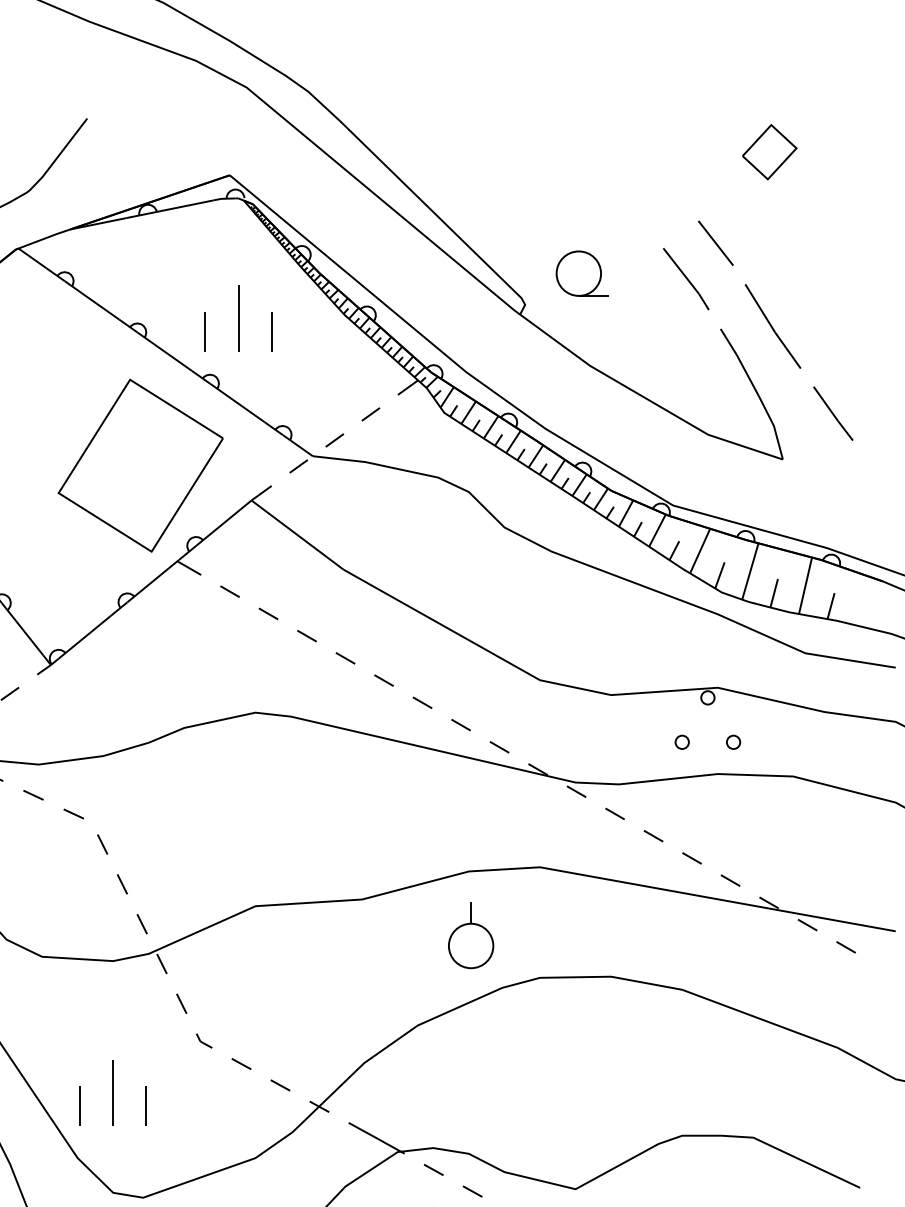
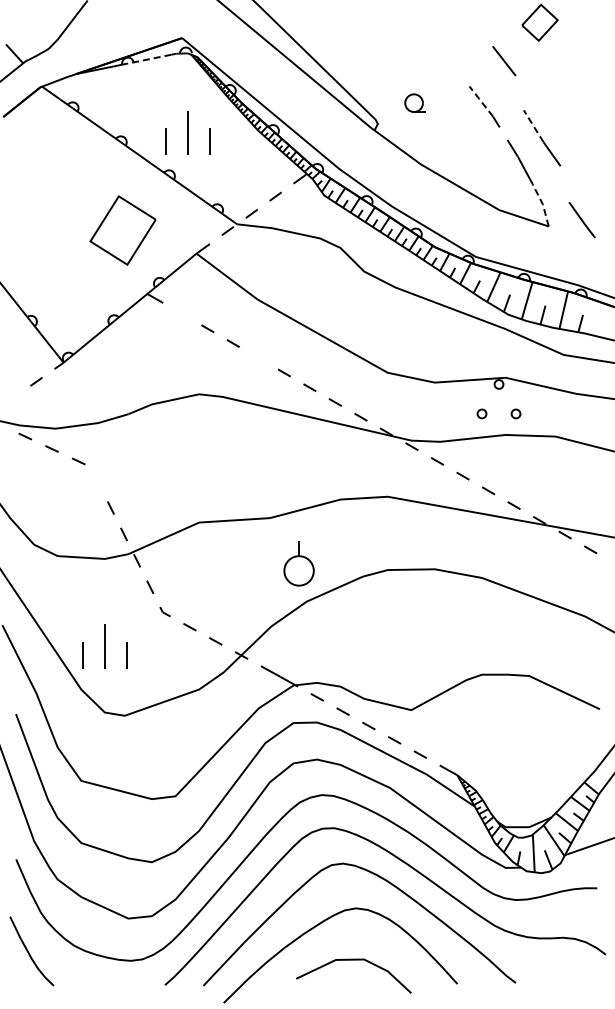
line: (180, 207) -> (149, 59), solid -> dashed
line: (716, 243) -> (504, 61), moved
line: (681, 270) -> (481, 101), solid -> dashed
part: (580, 272) -> (414, 102), size x0.6
line: (759, 308) -> (533, 126), solid -> dashed
line: (832, 414) -> (581, 220), moved
line: (773, 426) -> (542, 204), solid -> dashed
part: (139, 465) -> (122, 230), size x0.6
line: (228, 590) -> (181, 313), removed
line: (345, 658) -> (258, 358), removed
line: (102, 844) -> (97, 481), removed
part: (470, 934) -> (298, 563), moved

